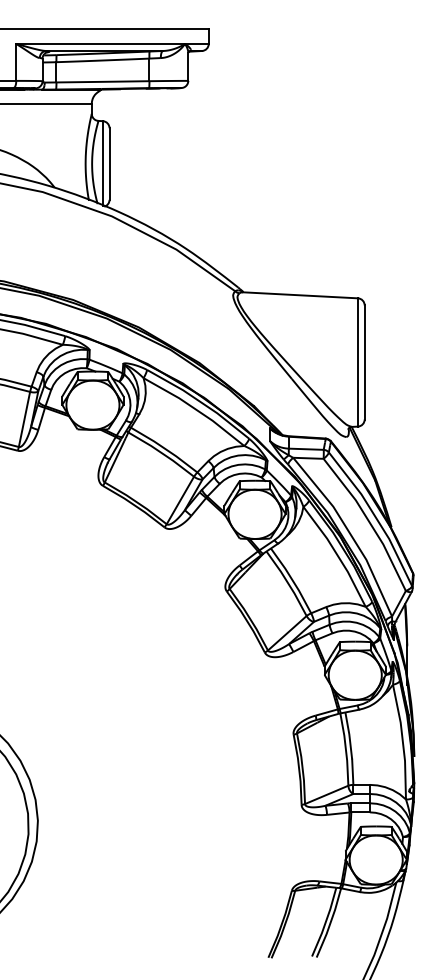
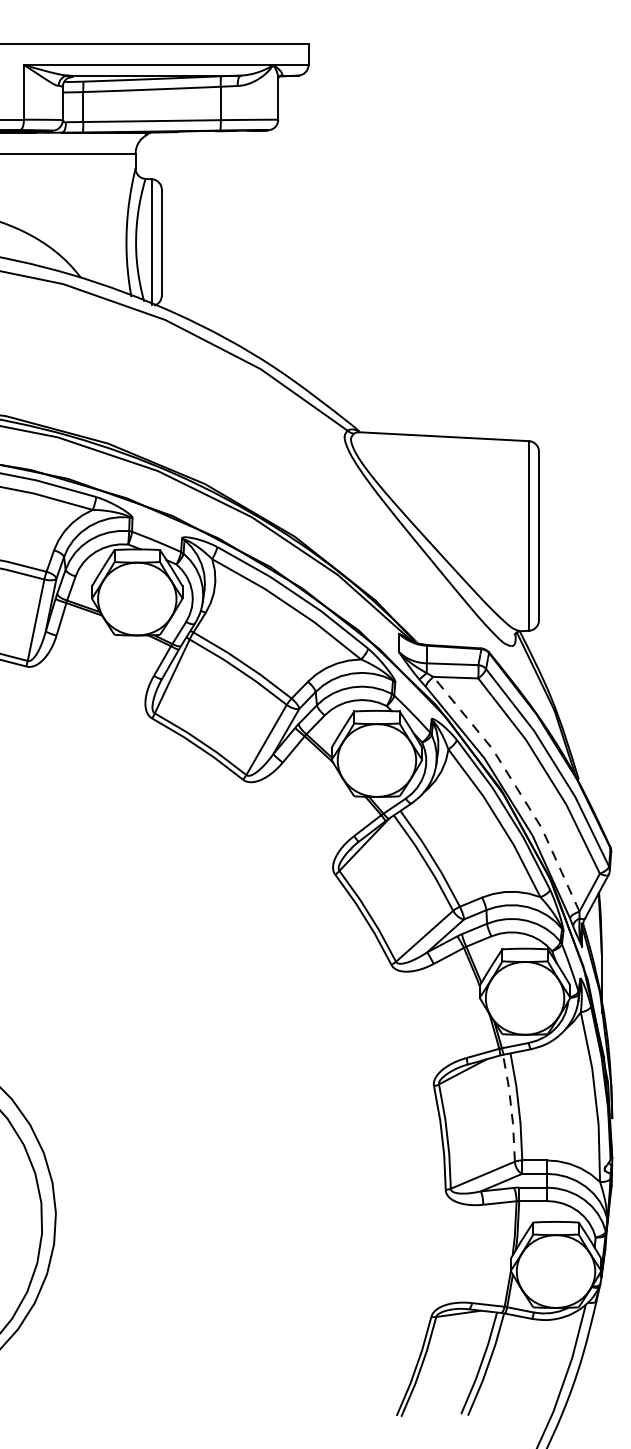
line: (349, 532) -> (516, 787), solid -> dashed
line: (345, 749) -> (510, 1108), solid -> dashed

